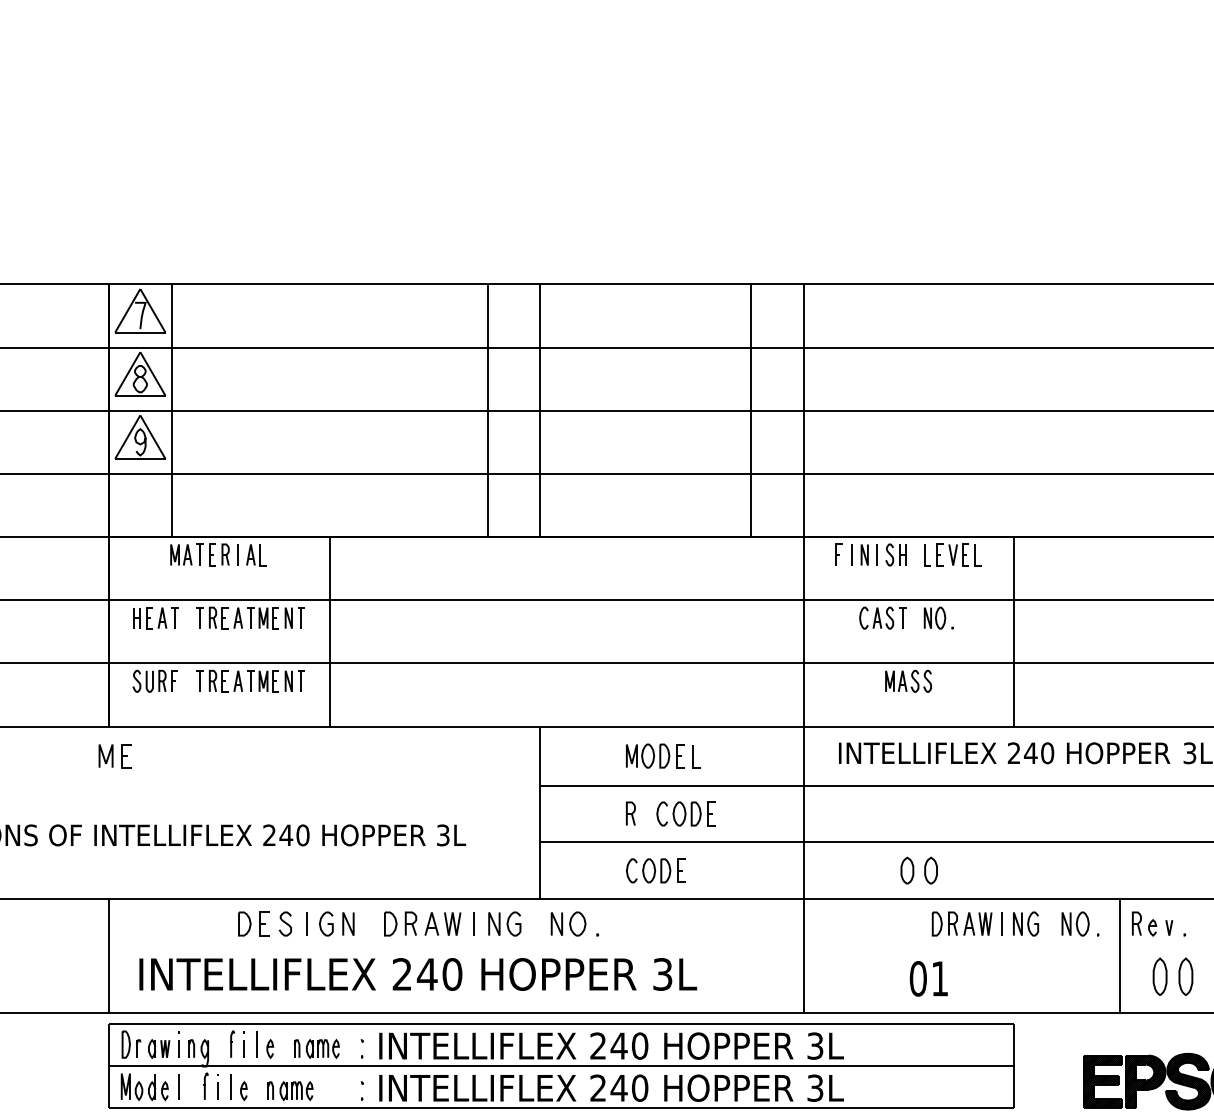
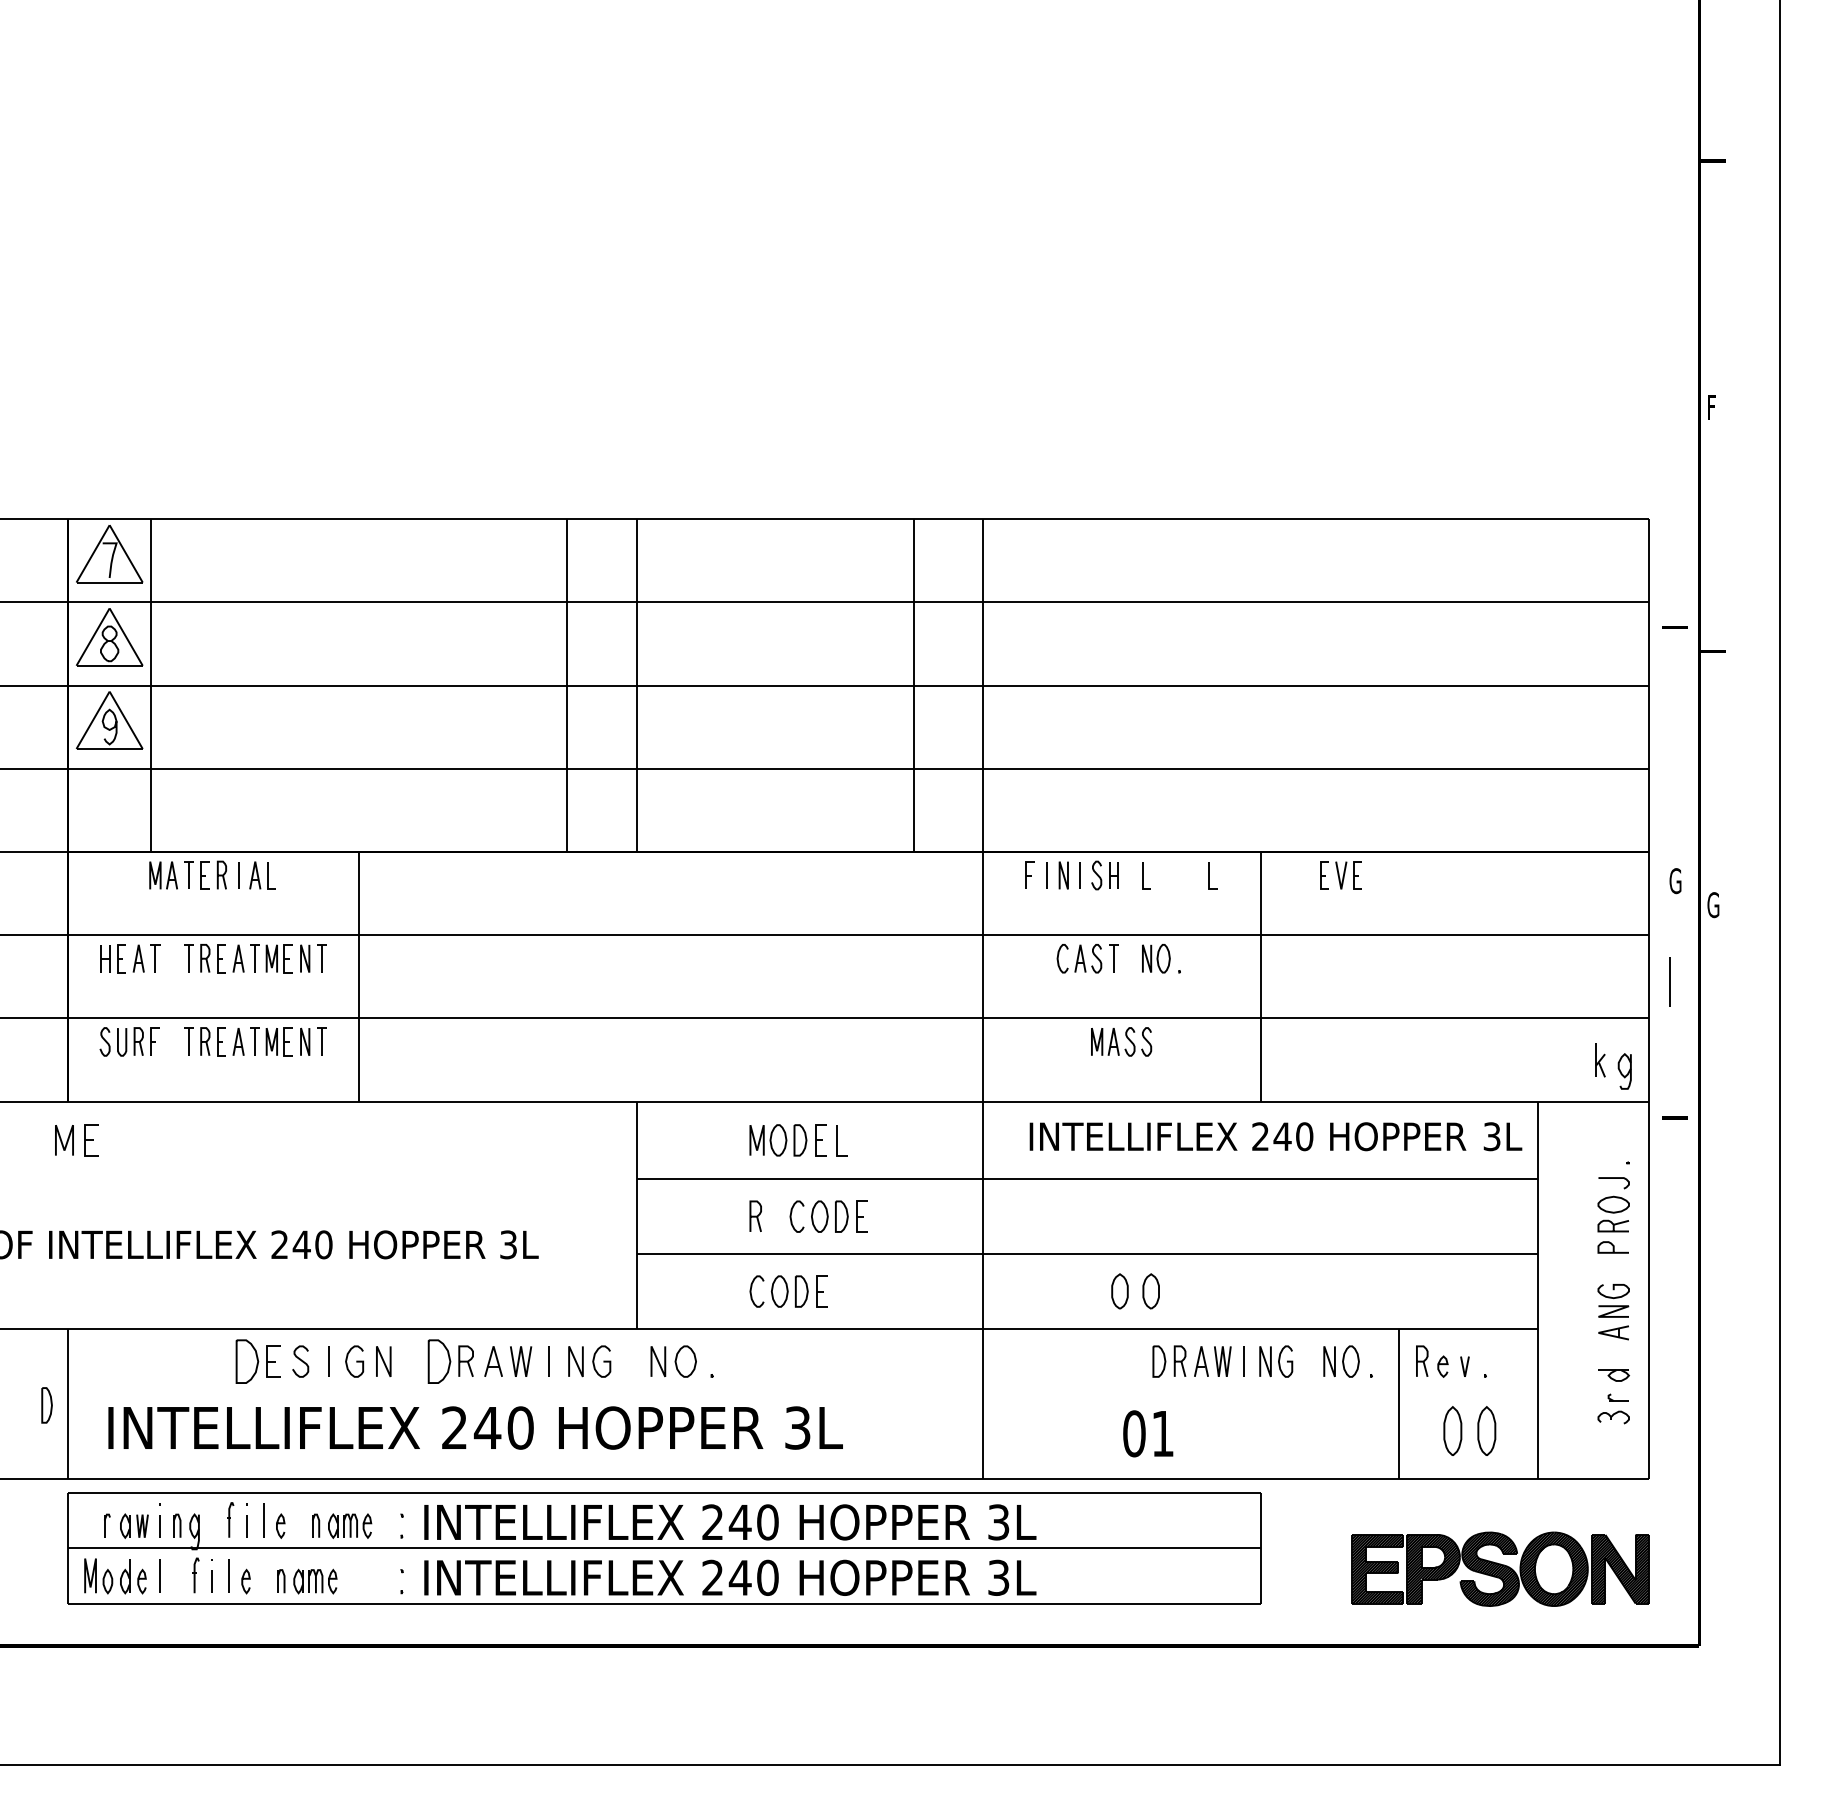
part: (952, 554) -> (1340, 875), moved
part: (244, 923) -> (246, 1361), size x1.4
part: (390, 923) -> (439, 1361), size x1.4
part: (125, 1044) -> (46, 1405), moved

